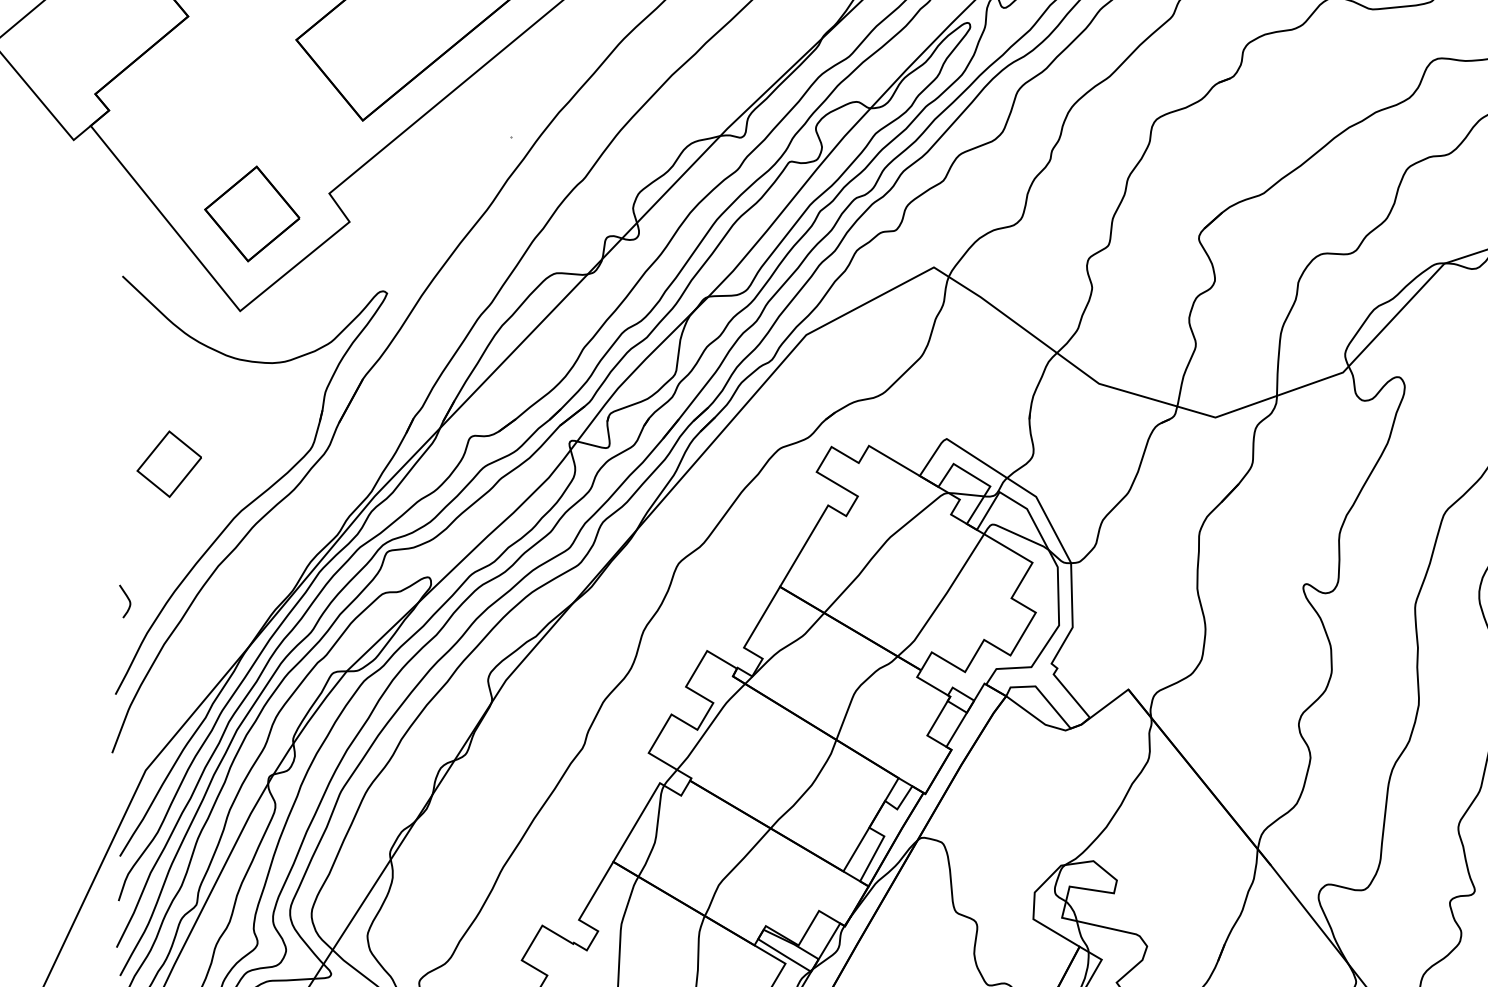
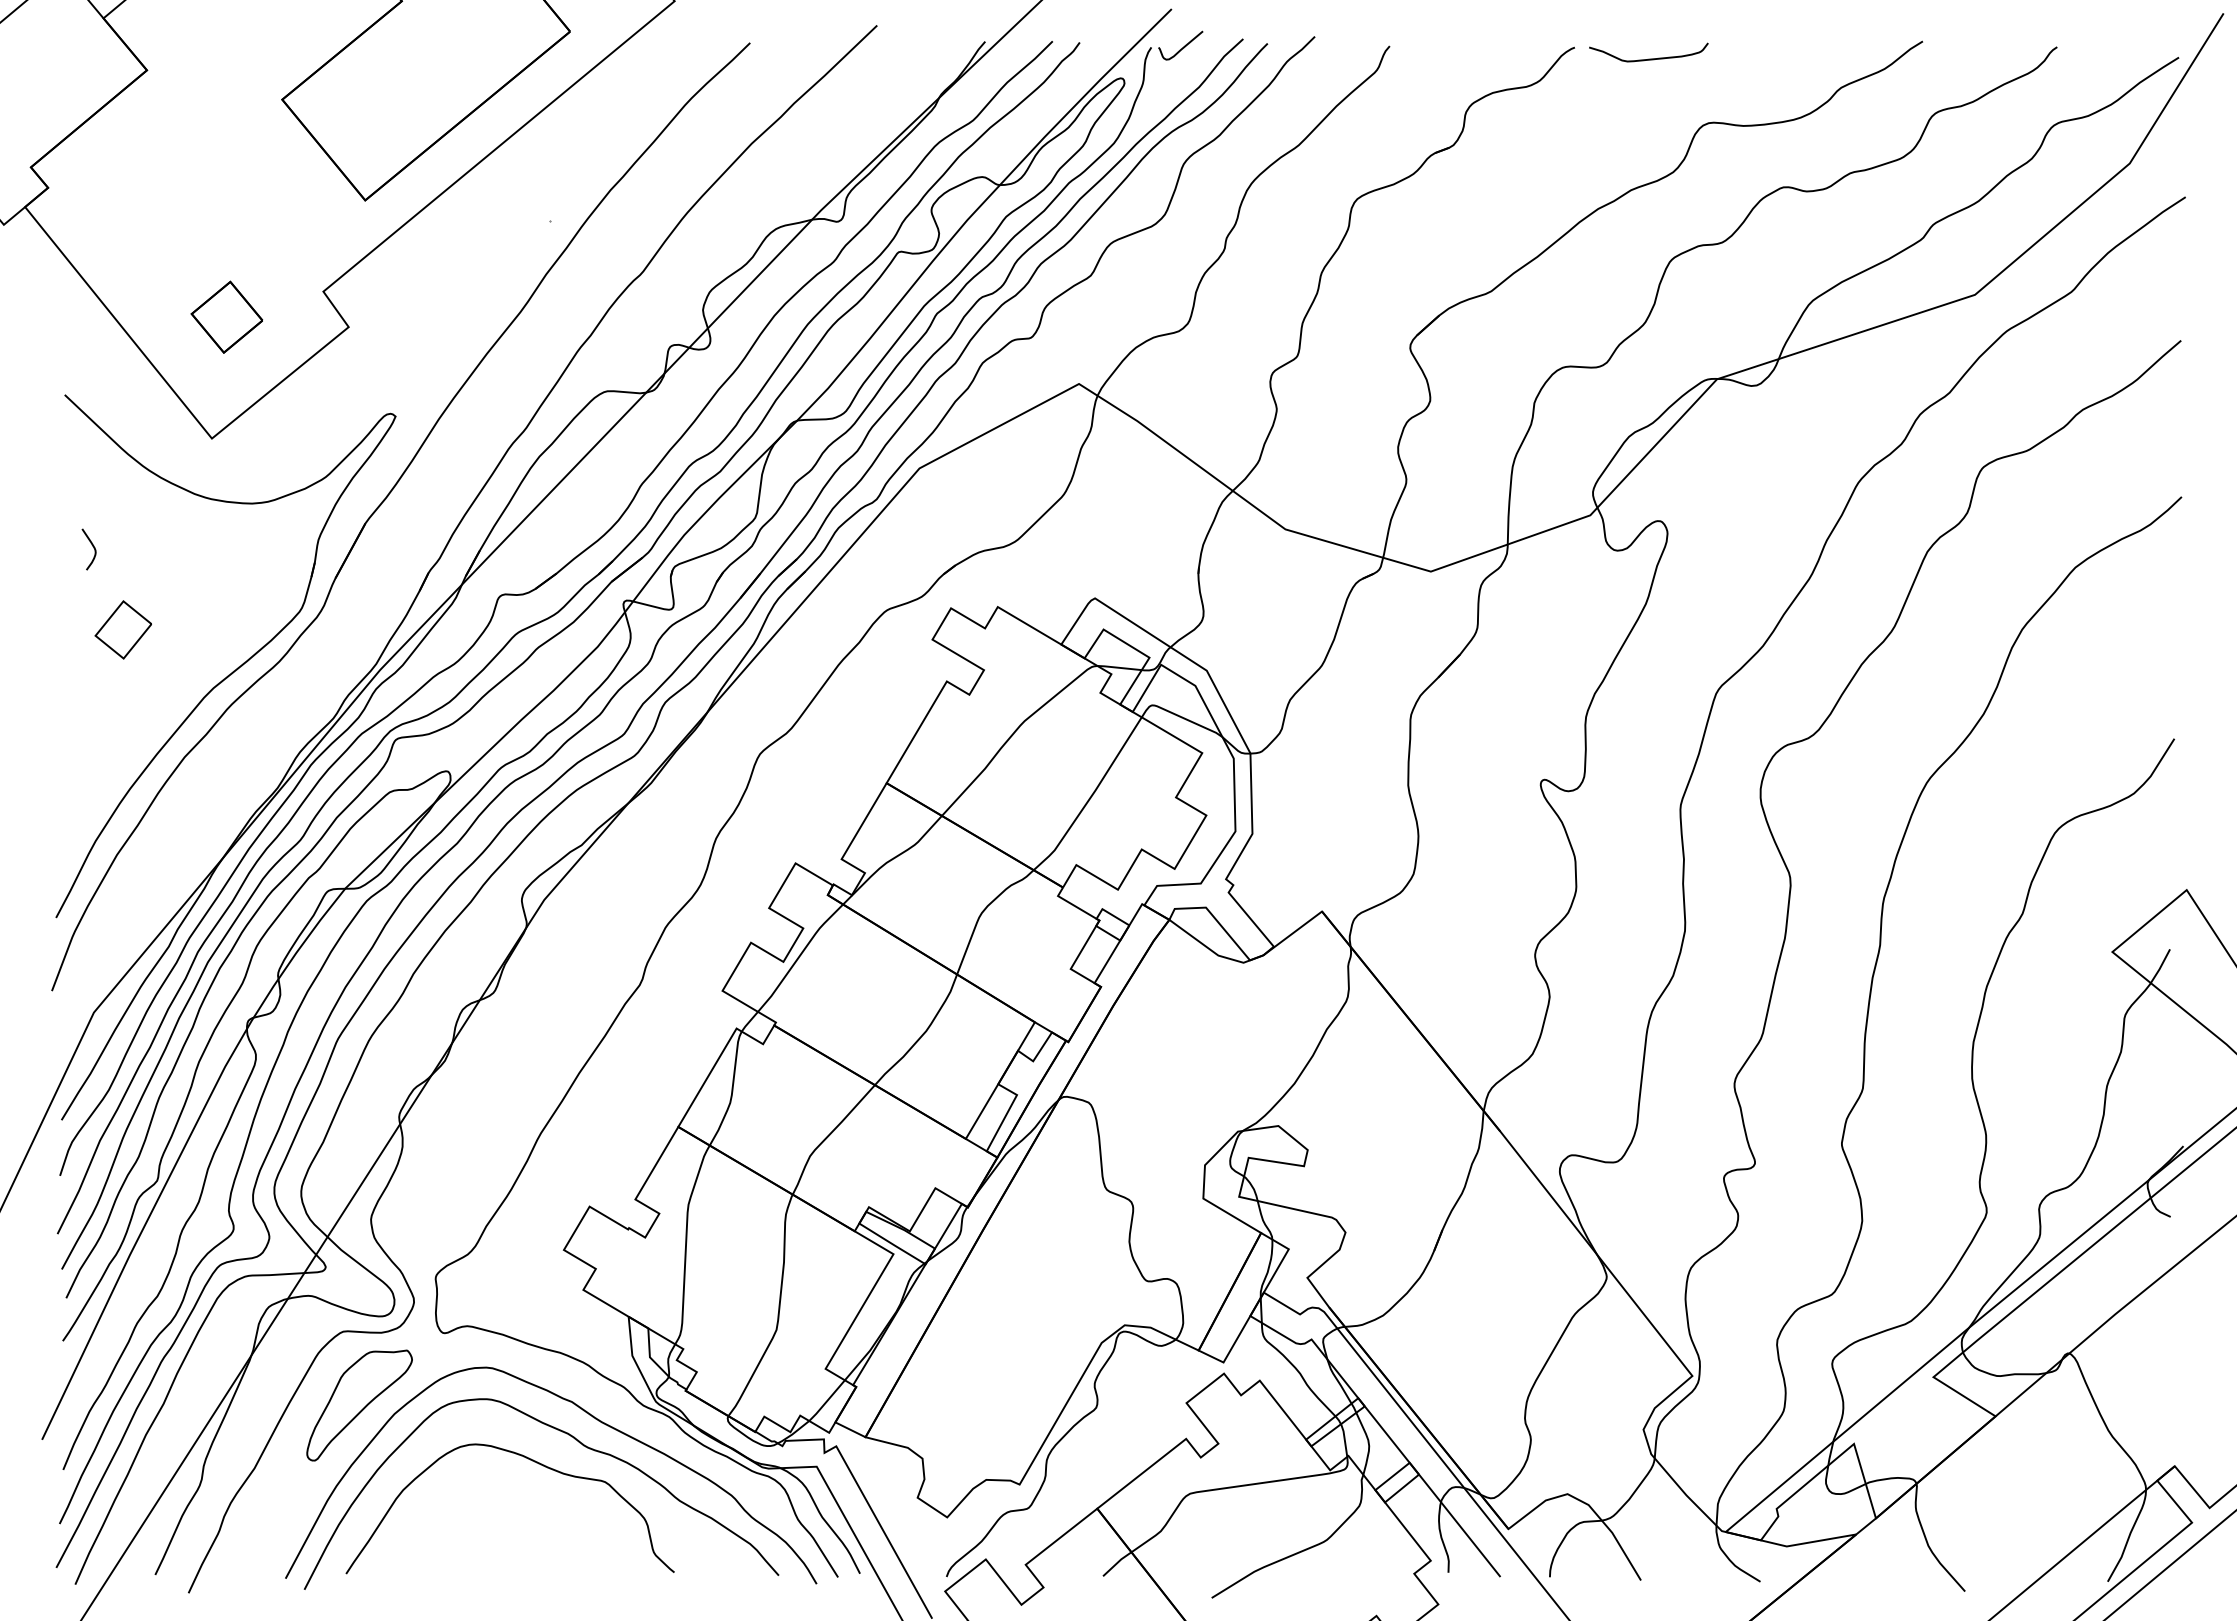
part: (251, 214) -> (226, 317), size x0.6
part: (169, 463) -> (123, 629), size x0.7
curve: (127, 599) -> (92, 546), moved

